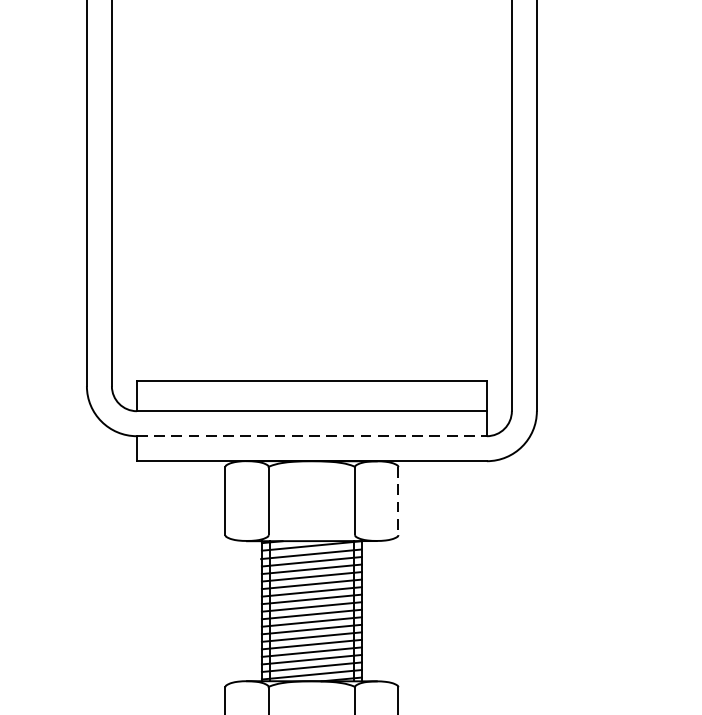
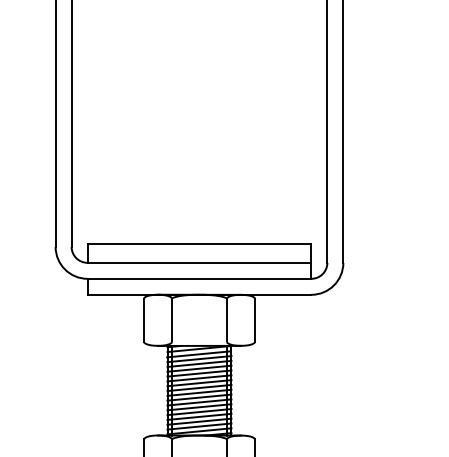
line: (311, 435) -> (199, 278), dashed -> solid
line: (397, 501) -> (254, 320), dashed -> solid

